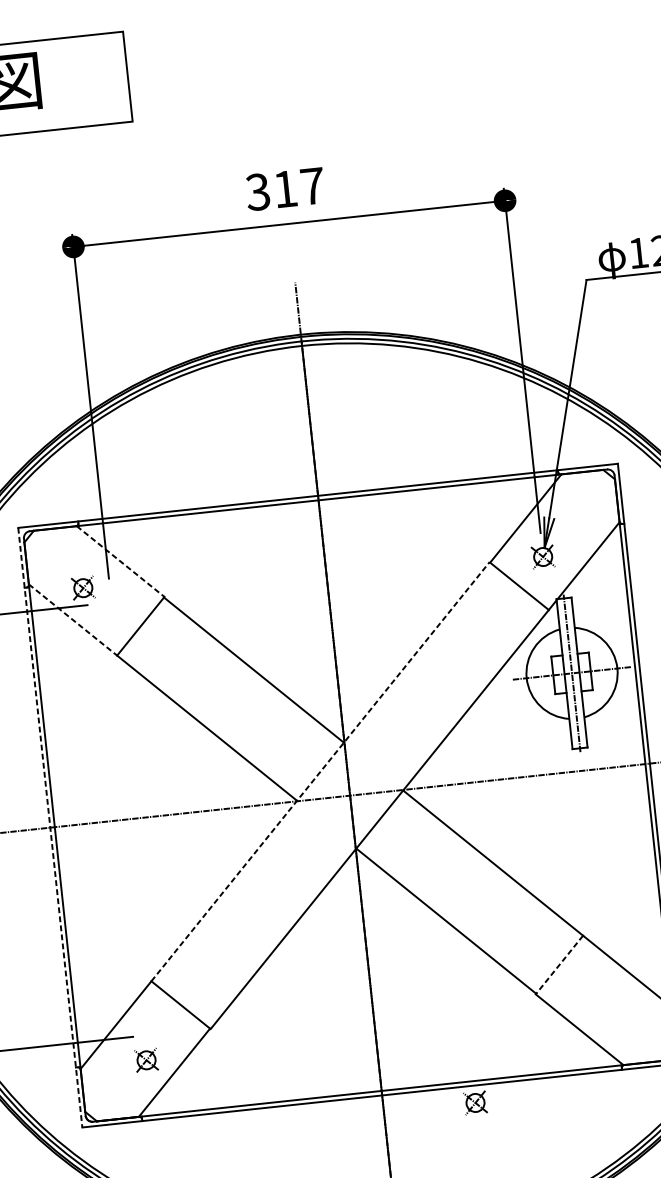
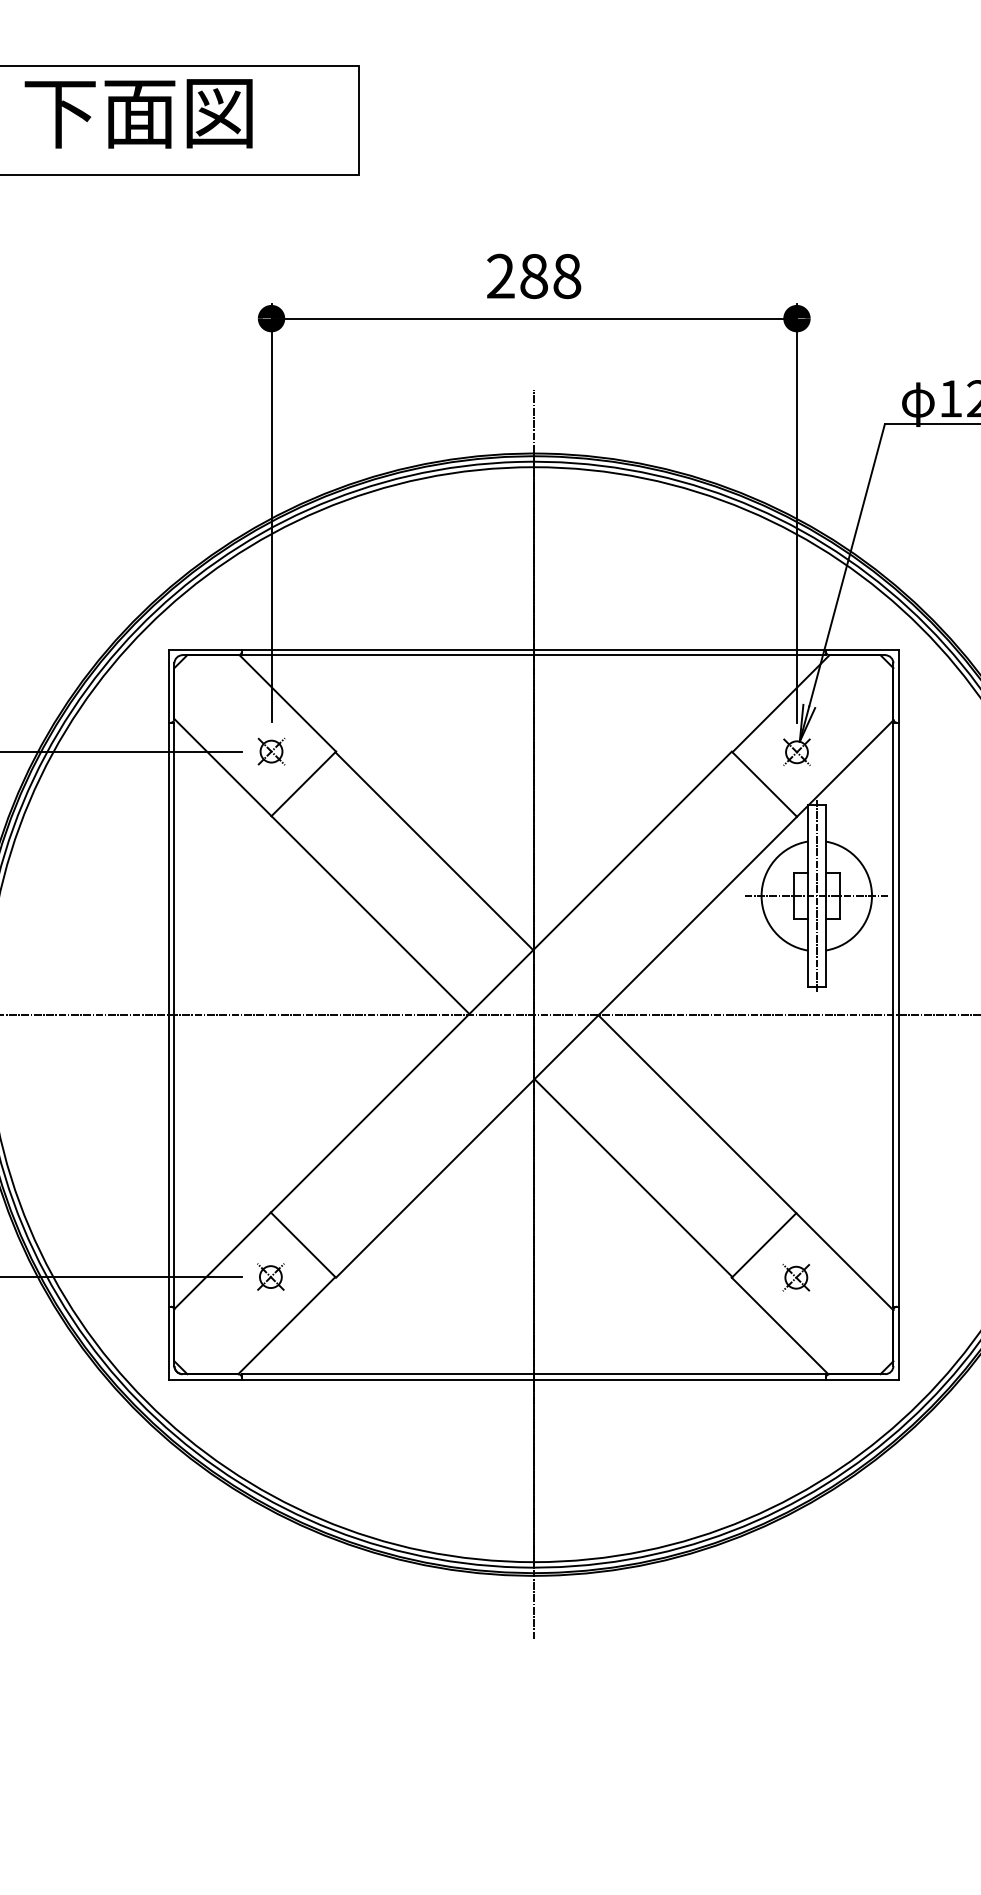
text: (284, 189) -> (533, 276), 317 -> 288
line: (121, 561) -> (288, 703), dashed -> solid
part: (83, 588) -> (271, 751), moved
line: (72, 619) -> (222, 767), dashed -> solid
line: (320, 772) -> (501, 982), dashed -> solid
line: (49, 827) -> (168, 1014), dashed -> solid
line: (559, 965) -> (764, 1245), dashed -> solid
part: (146, 1059) -> (270, 1276), moved
part: (475, 1102) -> (796, 1277), moved

